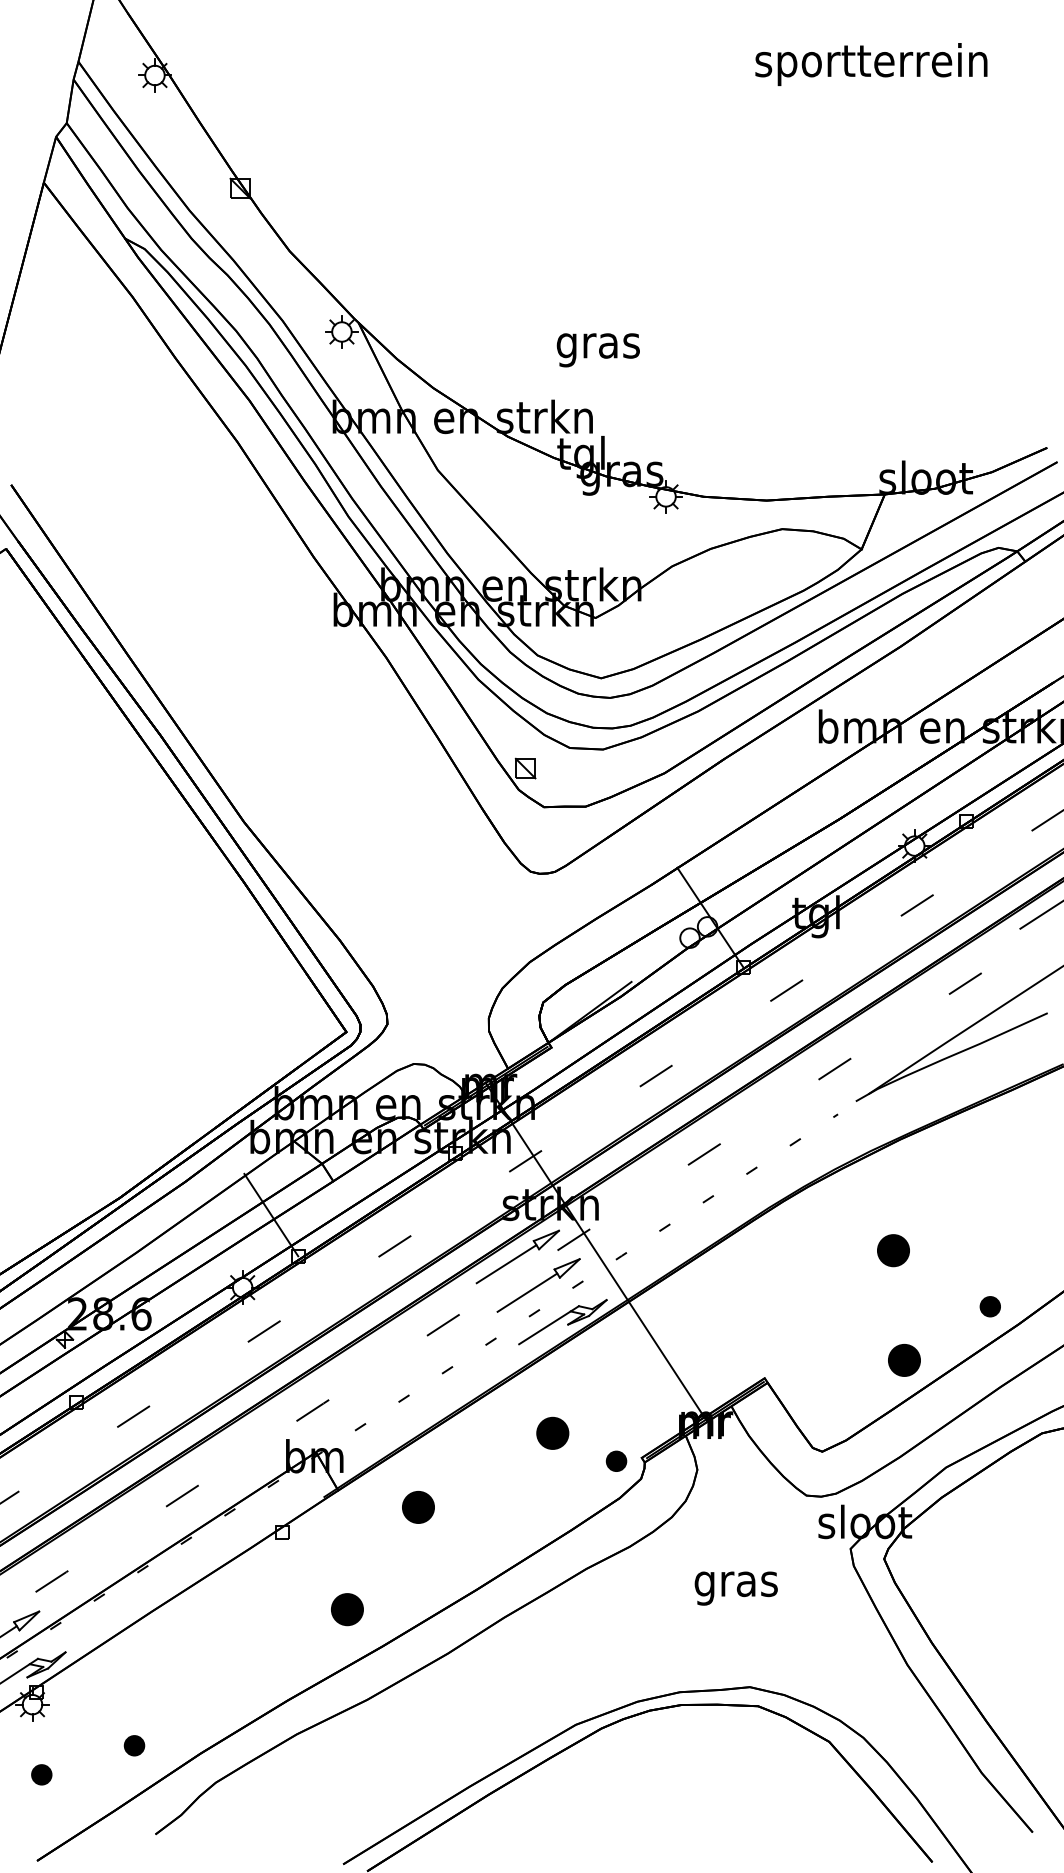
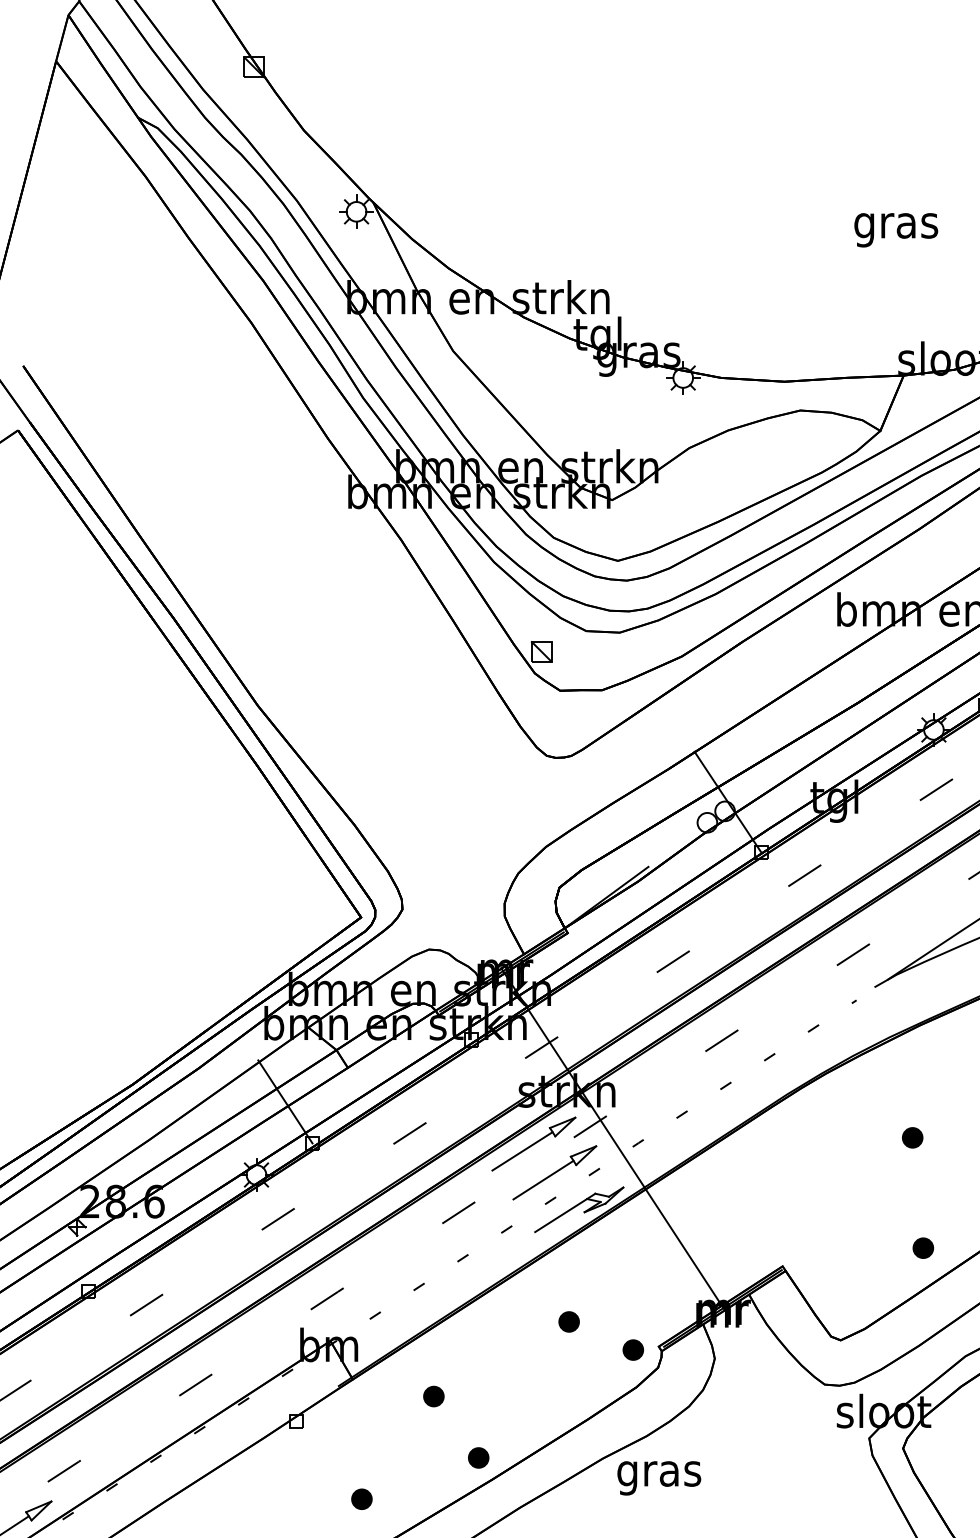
text: (597, 350) -> (895, 230), moved
part: (893, 1250) -> (912, 1137), size x0.62
part: (903, 1359) -> (922, 1247), size x0.62
part: (552, 1433) -> (568, 1322), size x0.62
part: (418, 1507) -> (433, 1396), size x0.62
part: (462, 1567) -> (478, 1457), added
text: (735, 1588) -> (658, 1478), moved
part: (346, 1608) -> (361, 1498), size x0.62

